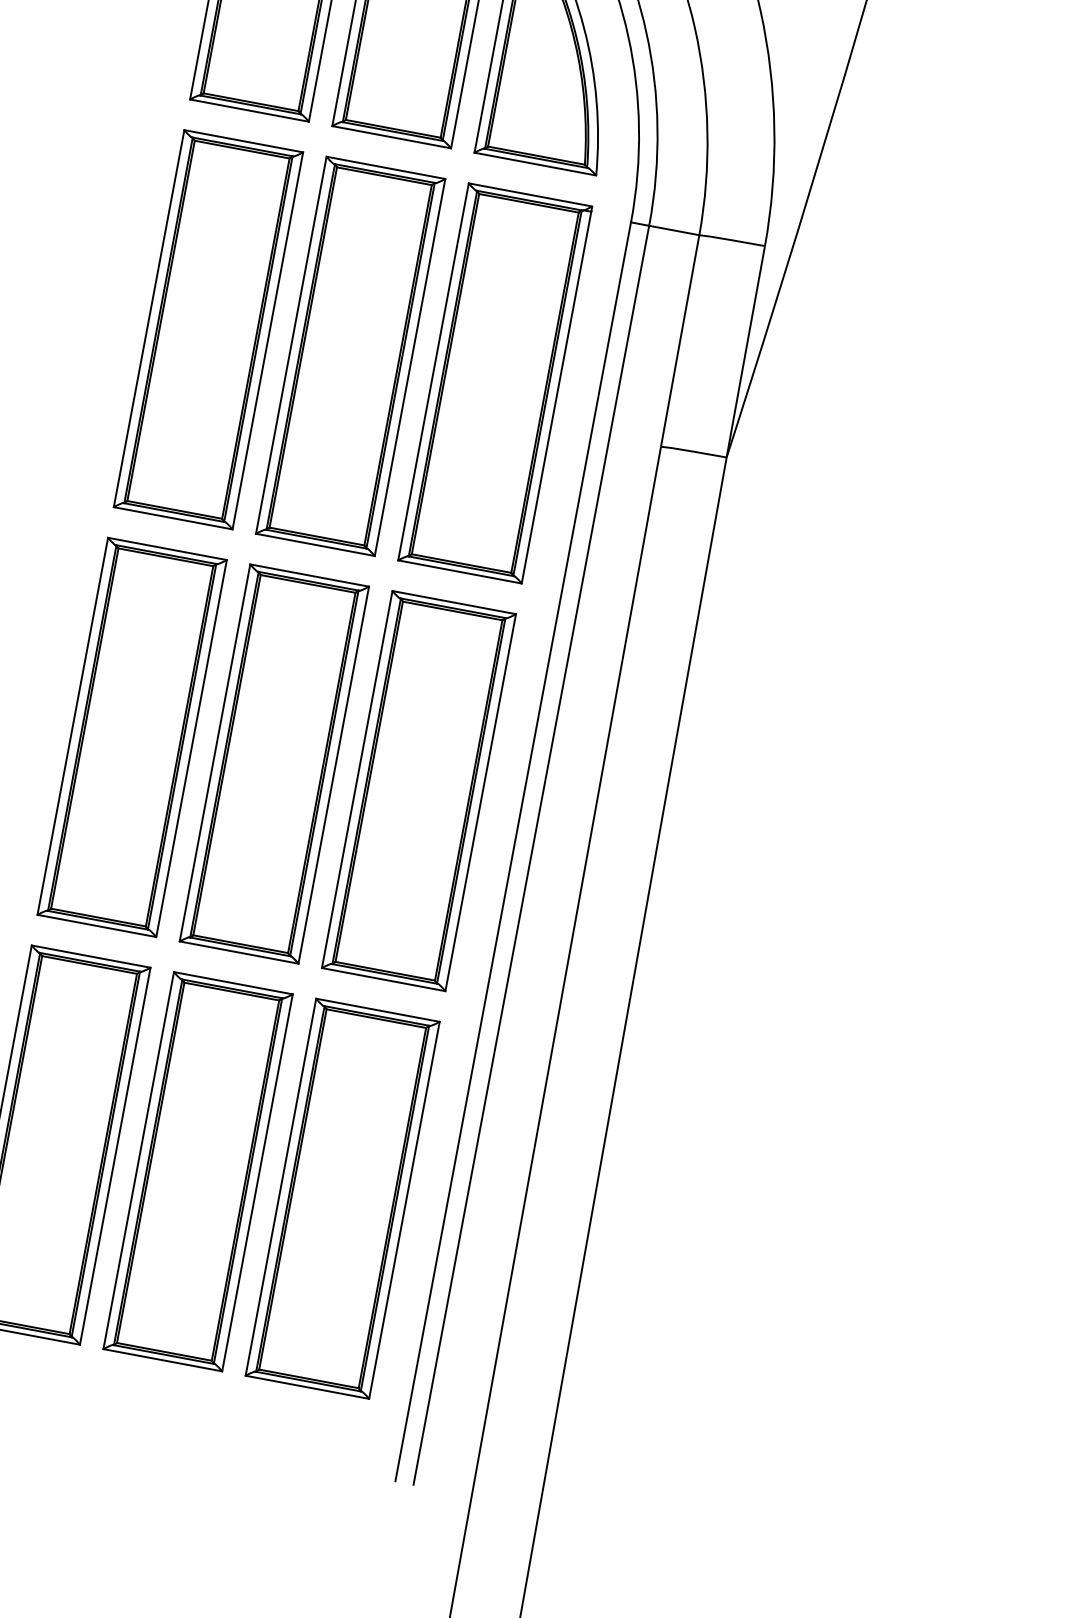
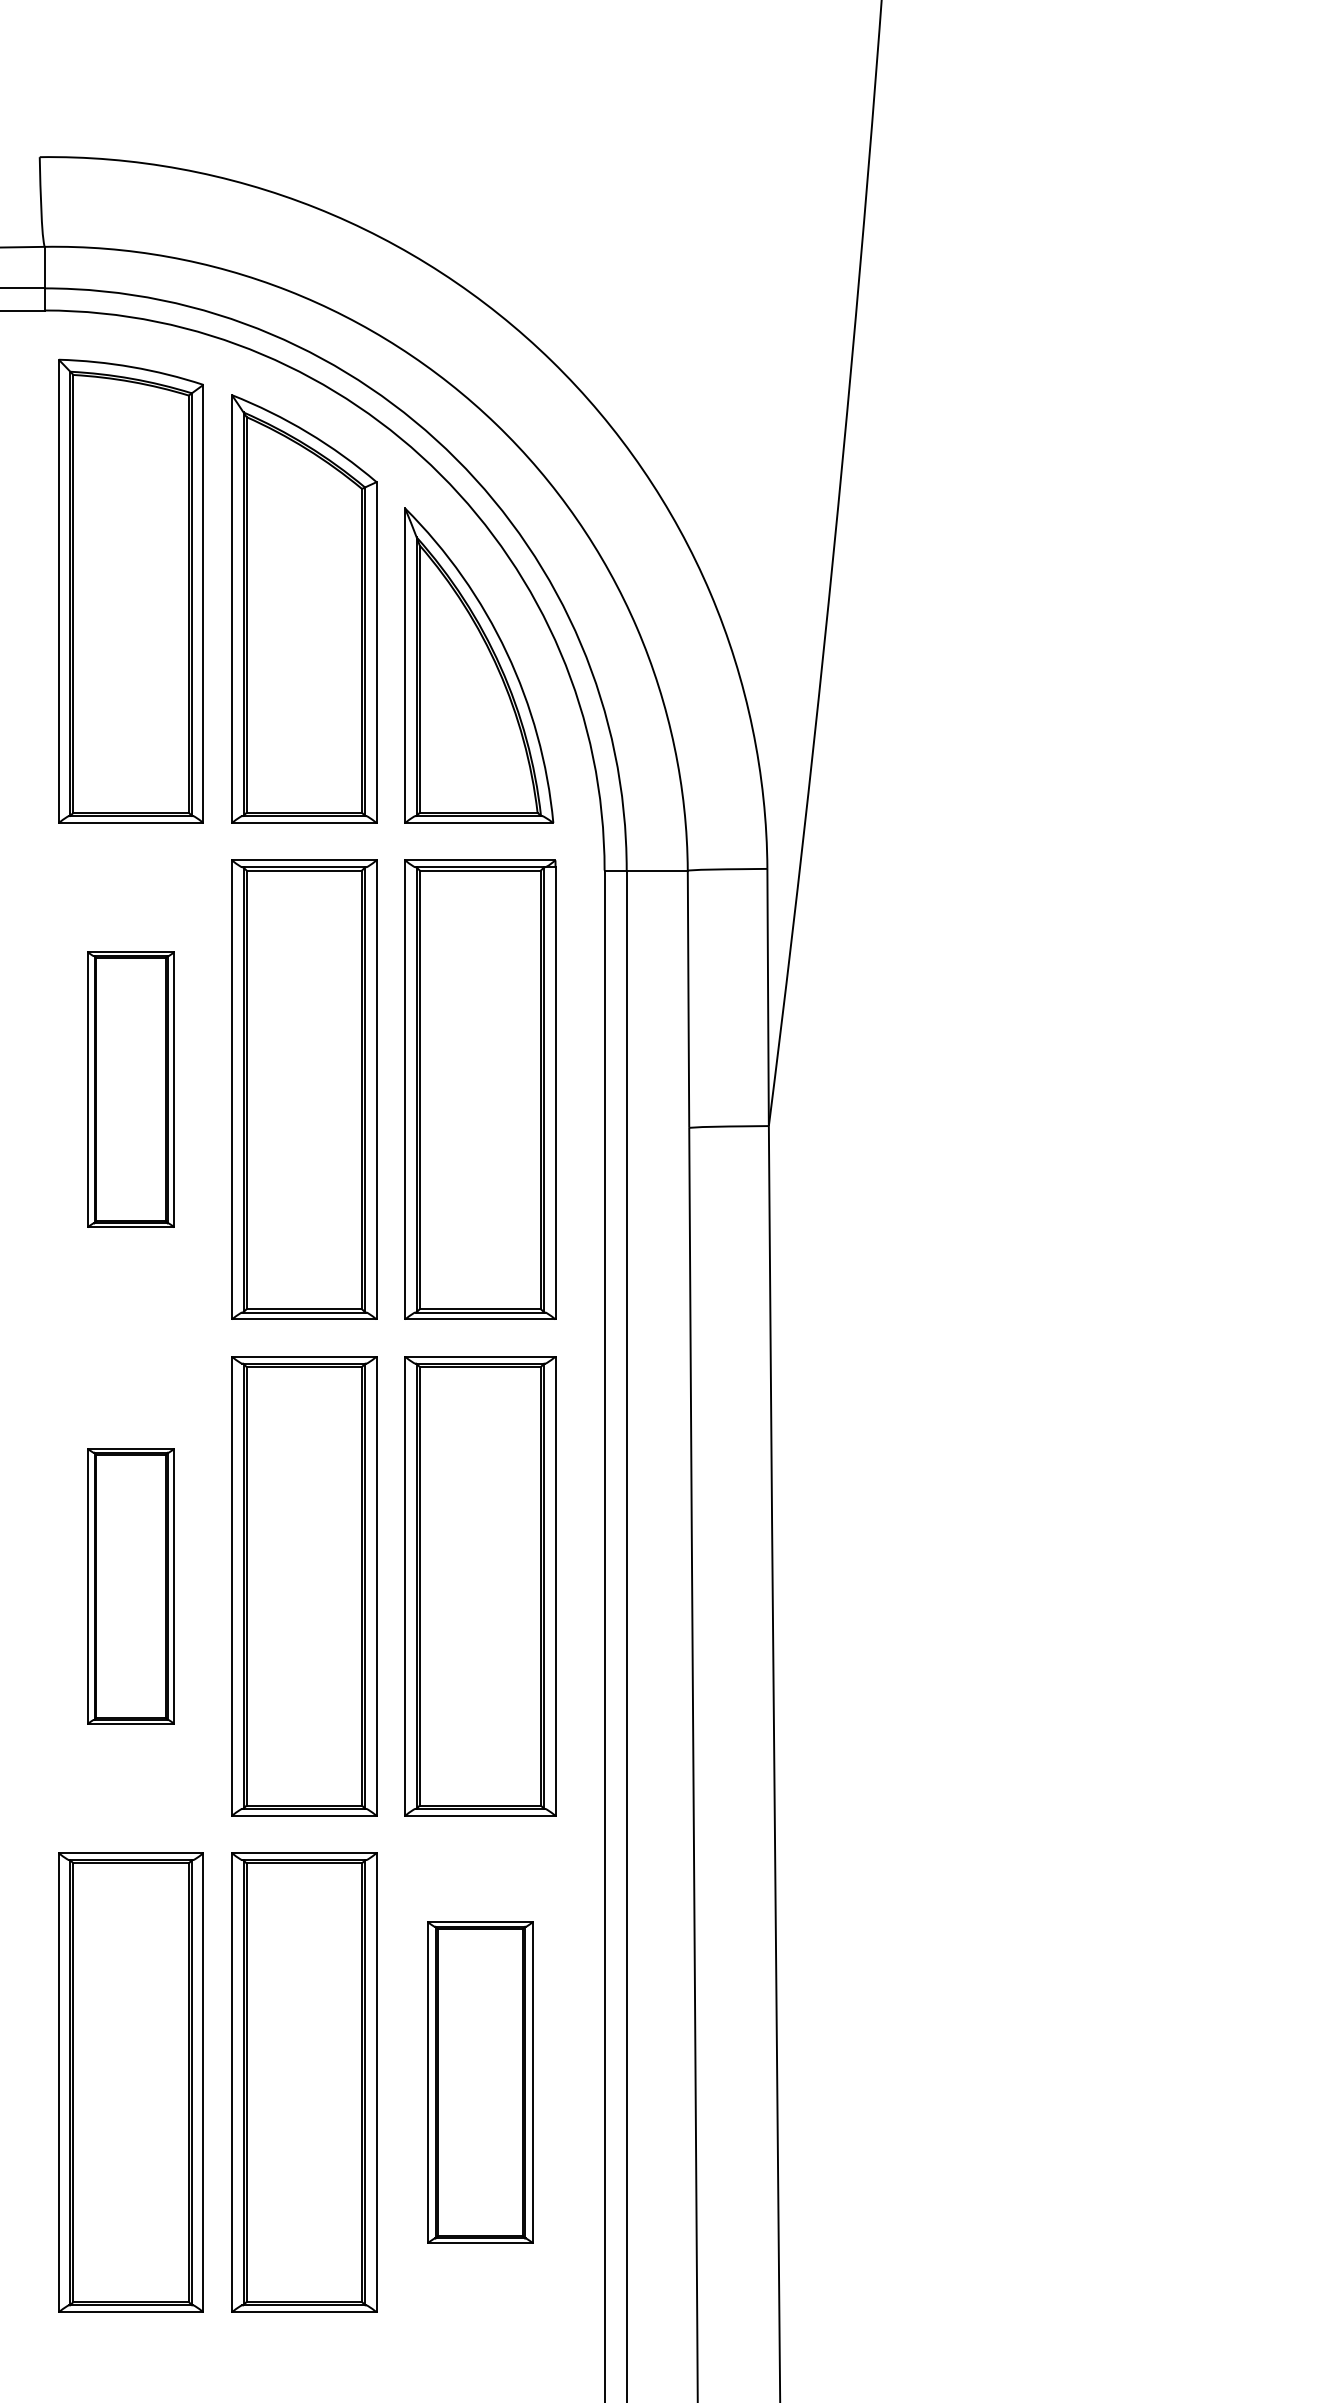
part: (208, 329) -> (130, 1089), size x0.6
part: (131, 737) -> (130, 1586), size x0.6
part: (342, 1198) -> (480, 2082), size x0.7

